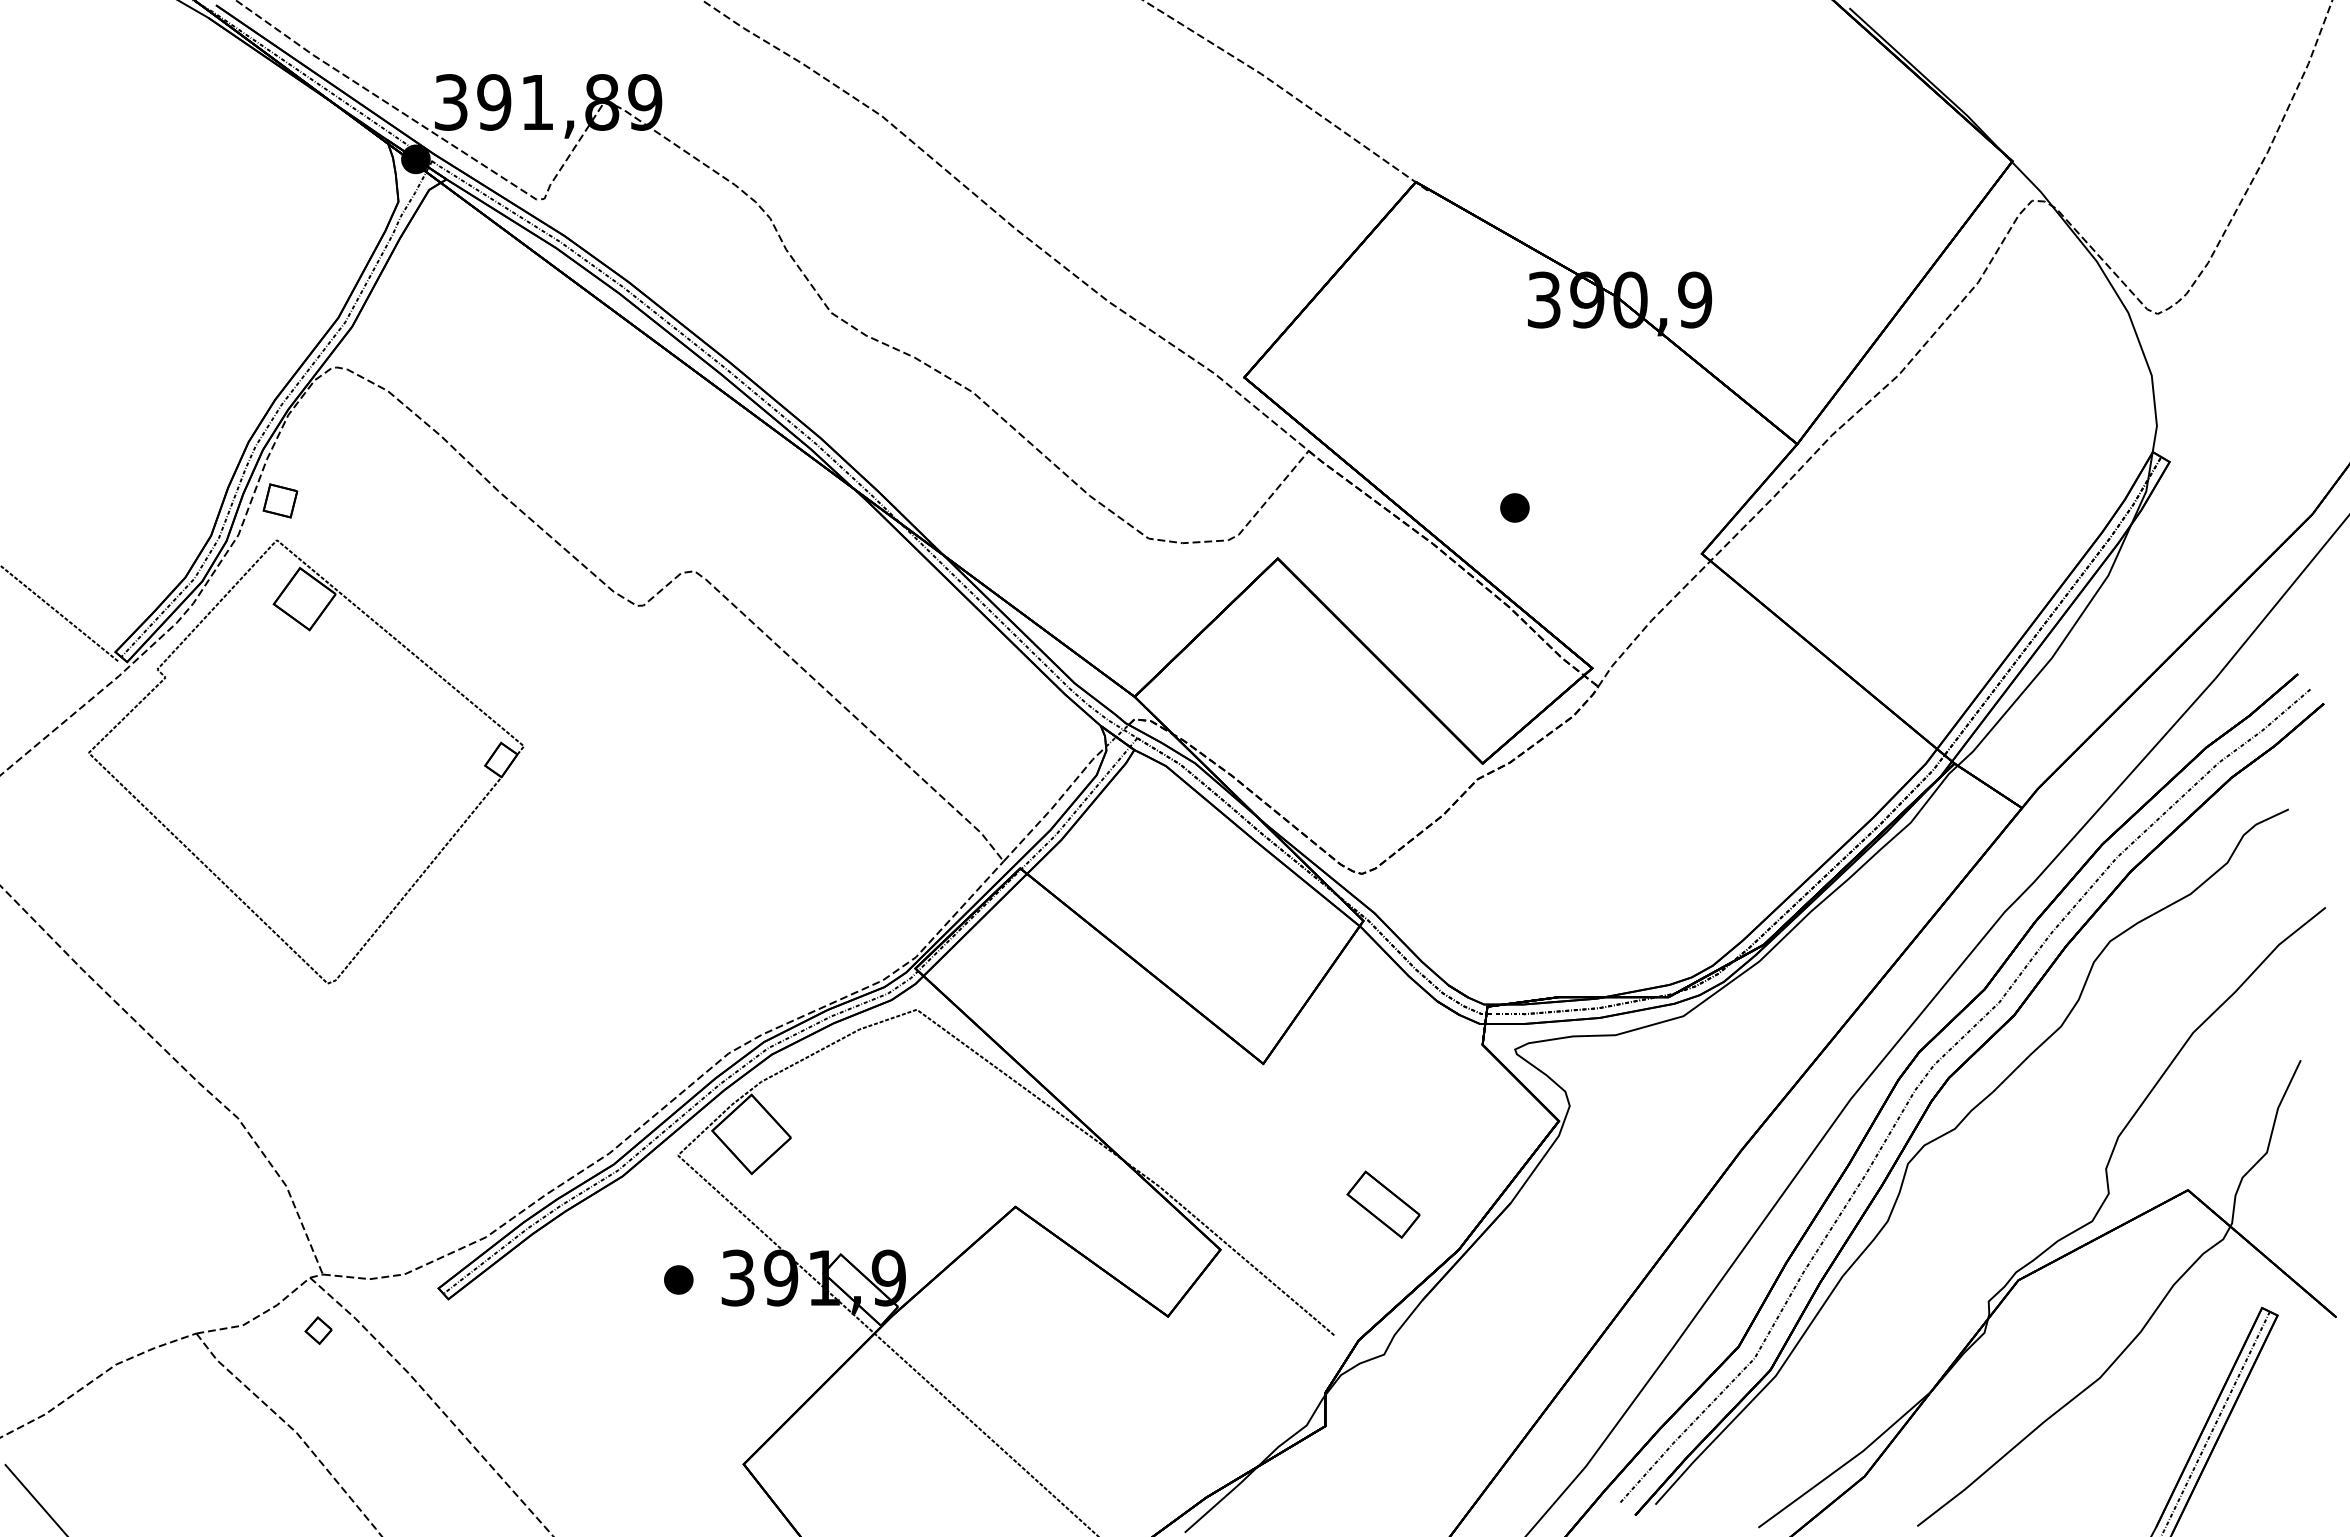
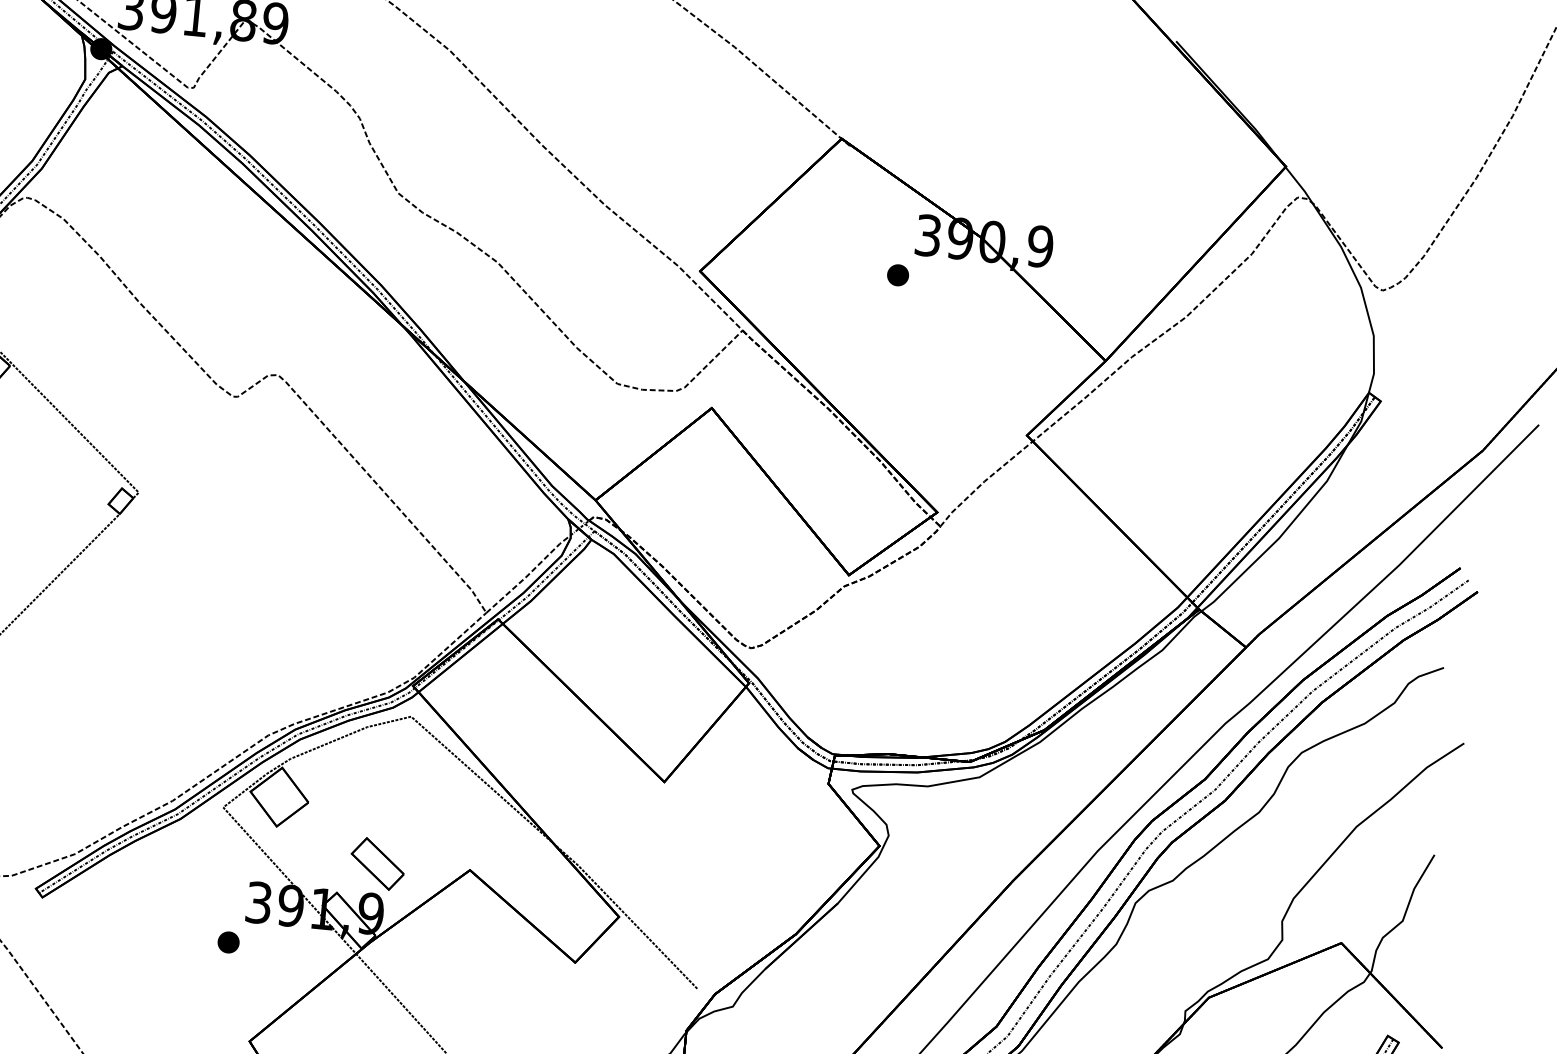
part: (1514, 507) -> (897, 274), moved
part: (1383, 1204) -> (377, 863), moved
part: (678, 1279) -> (228, 942), moved

